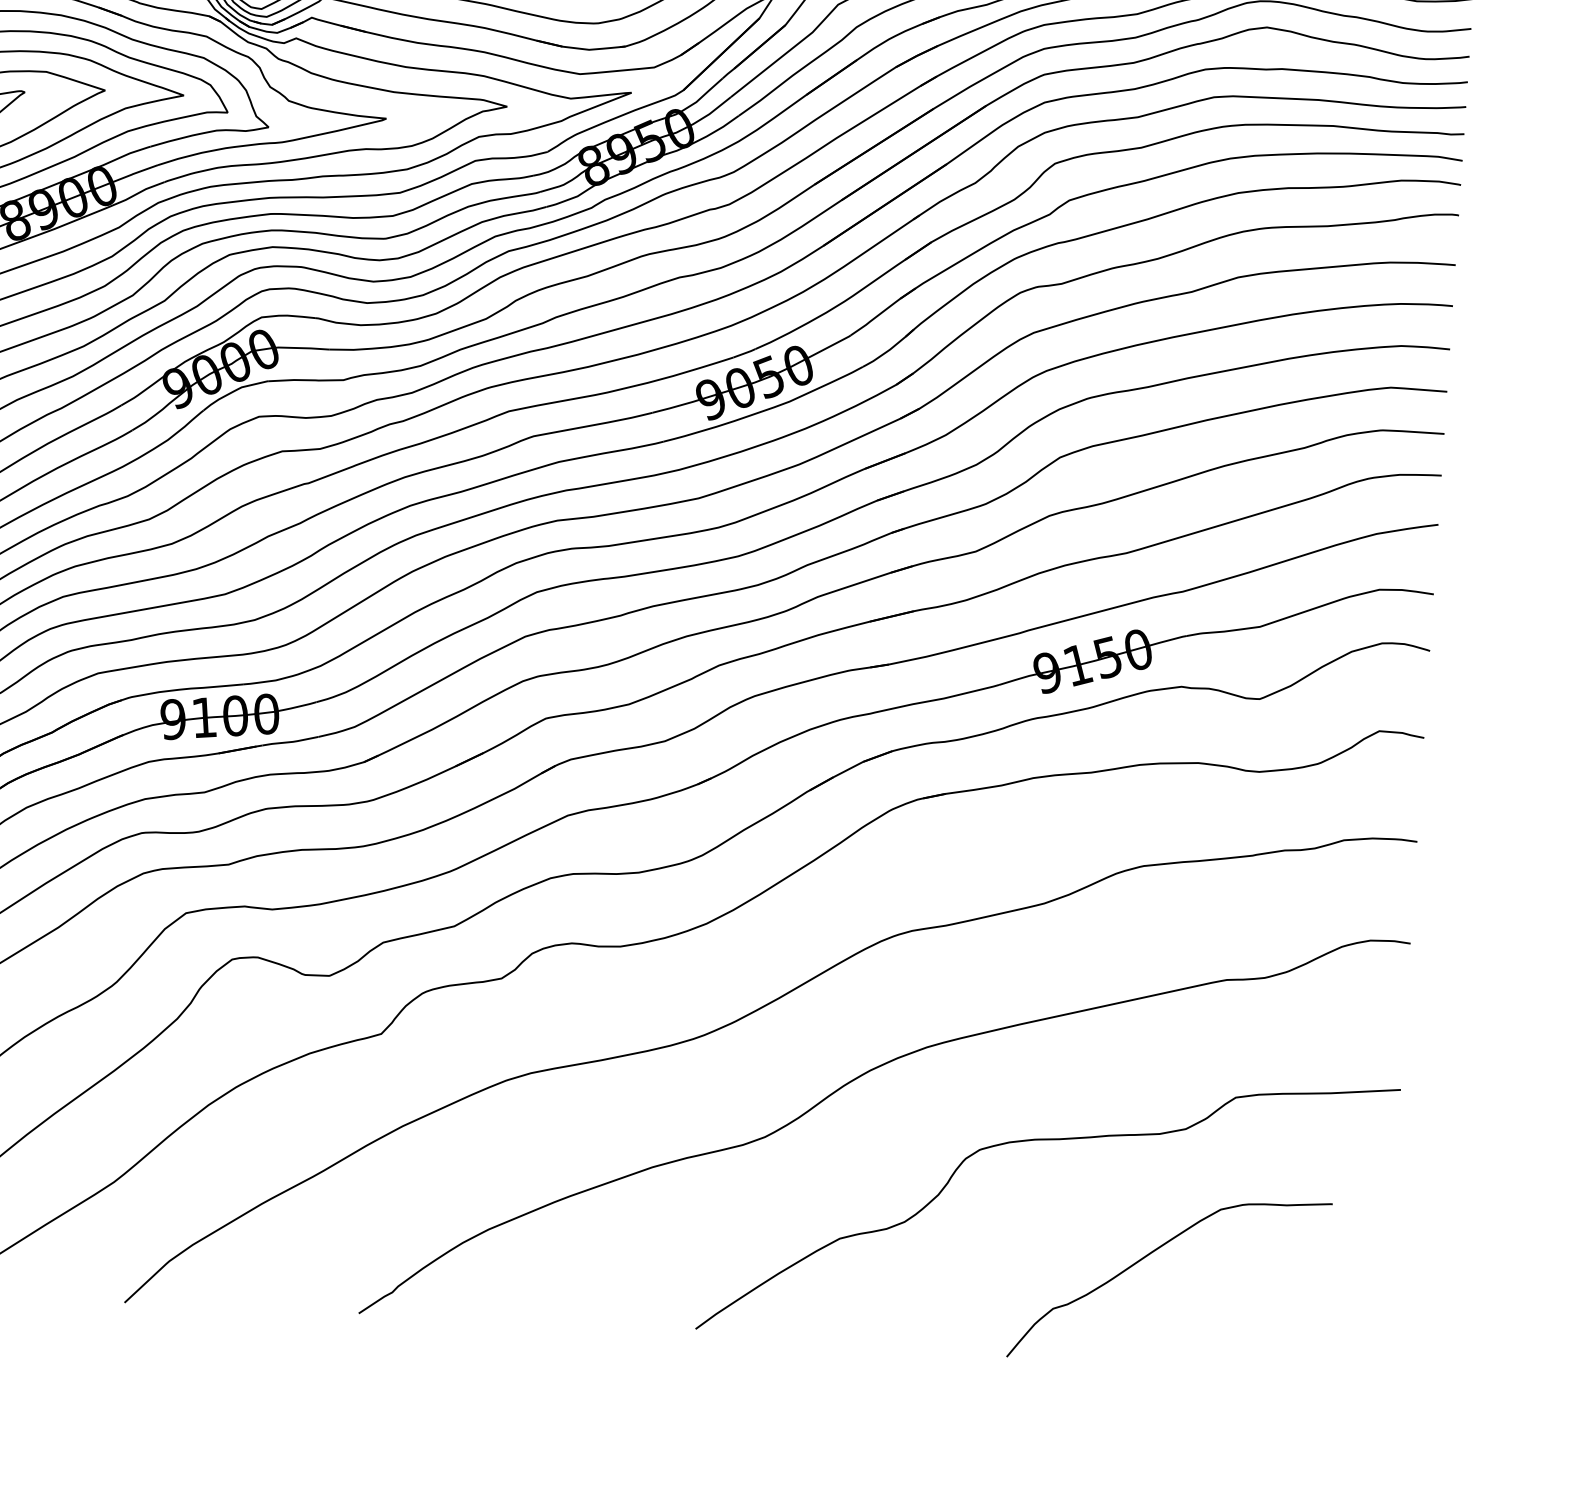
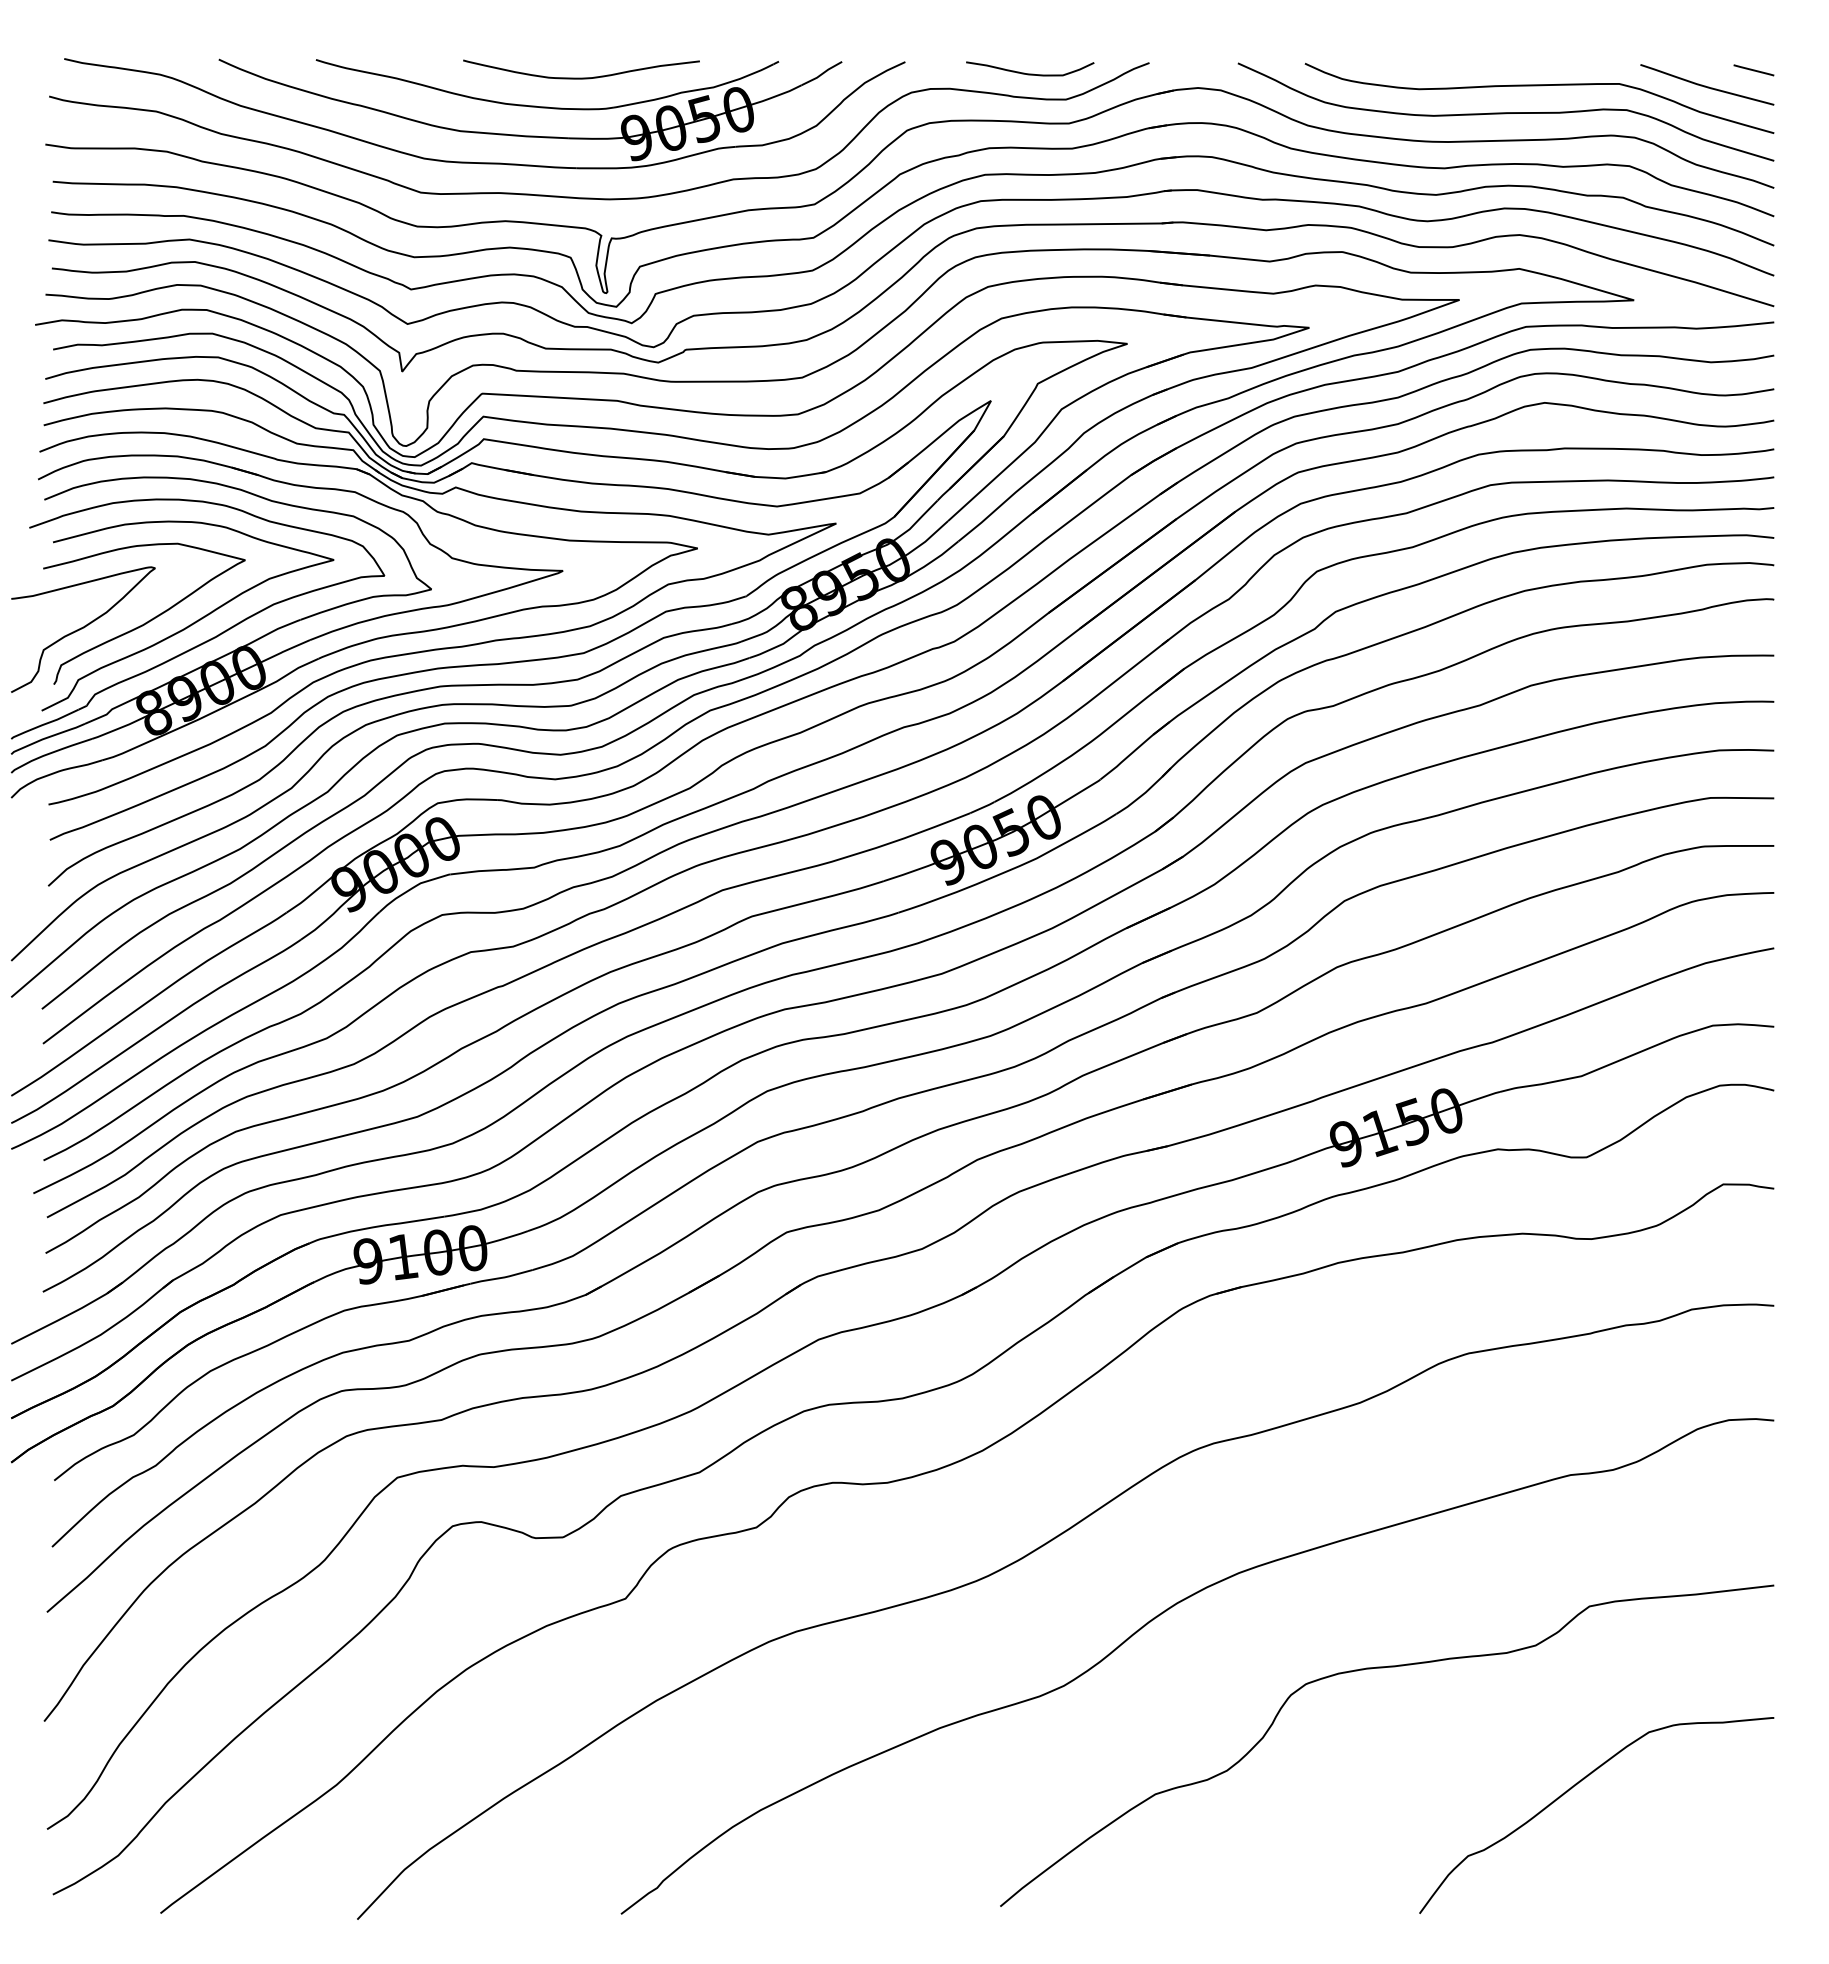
curve: (1152, 1253) -> (1575, 1786), moved

